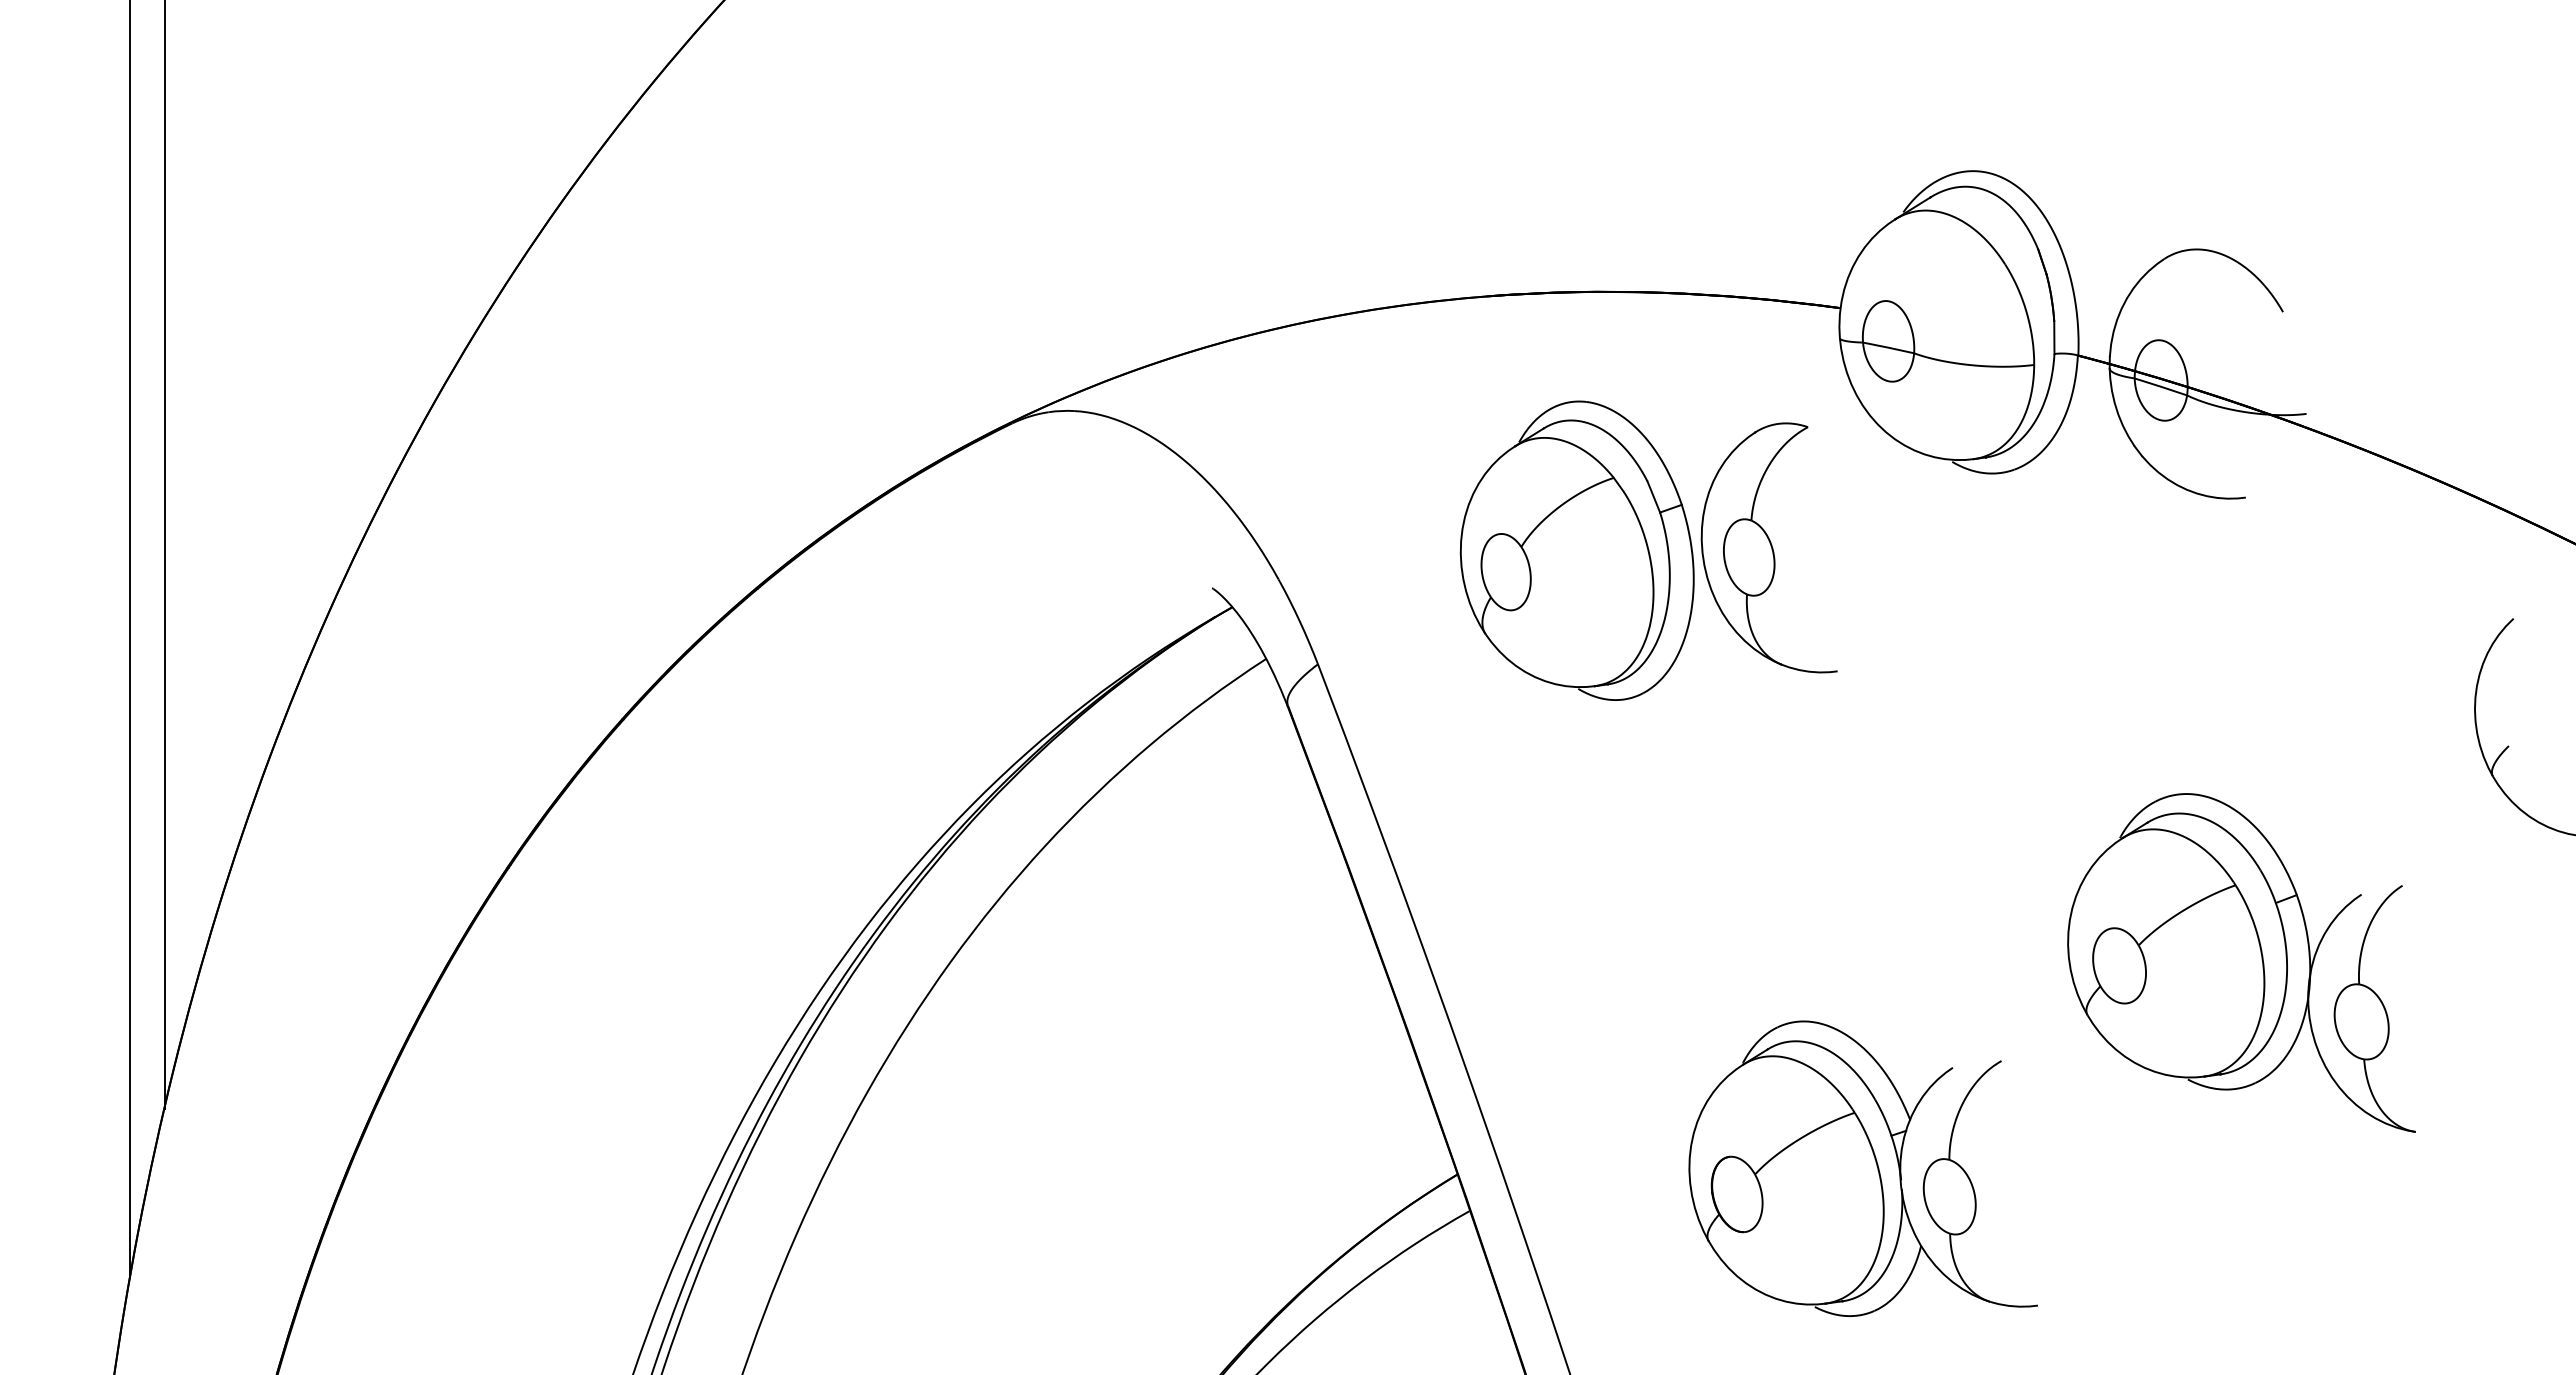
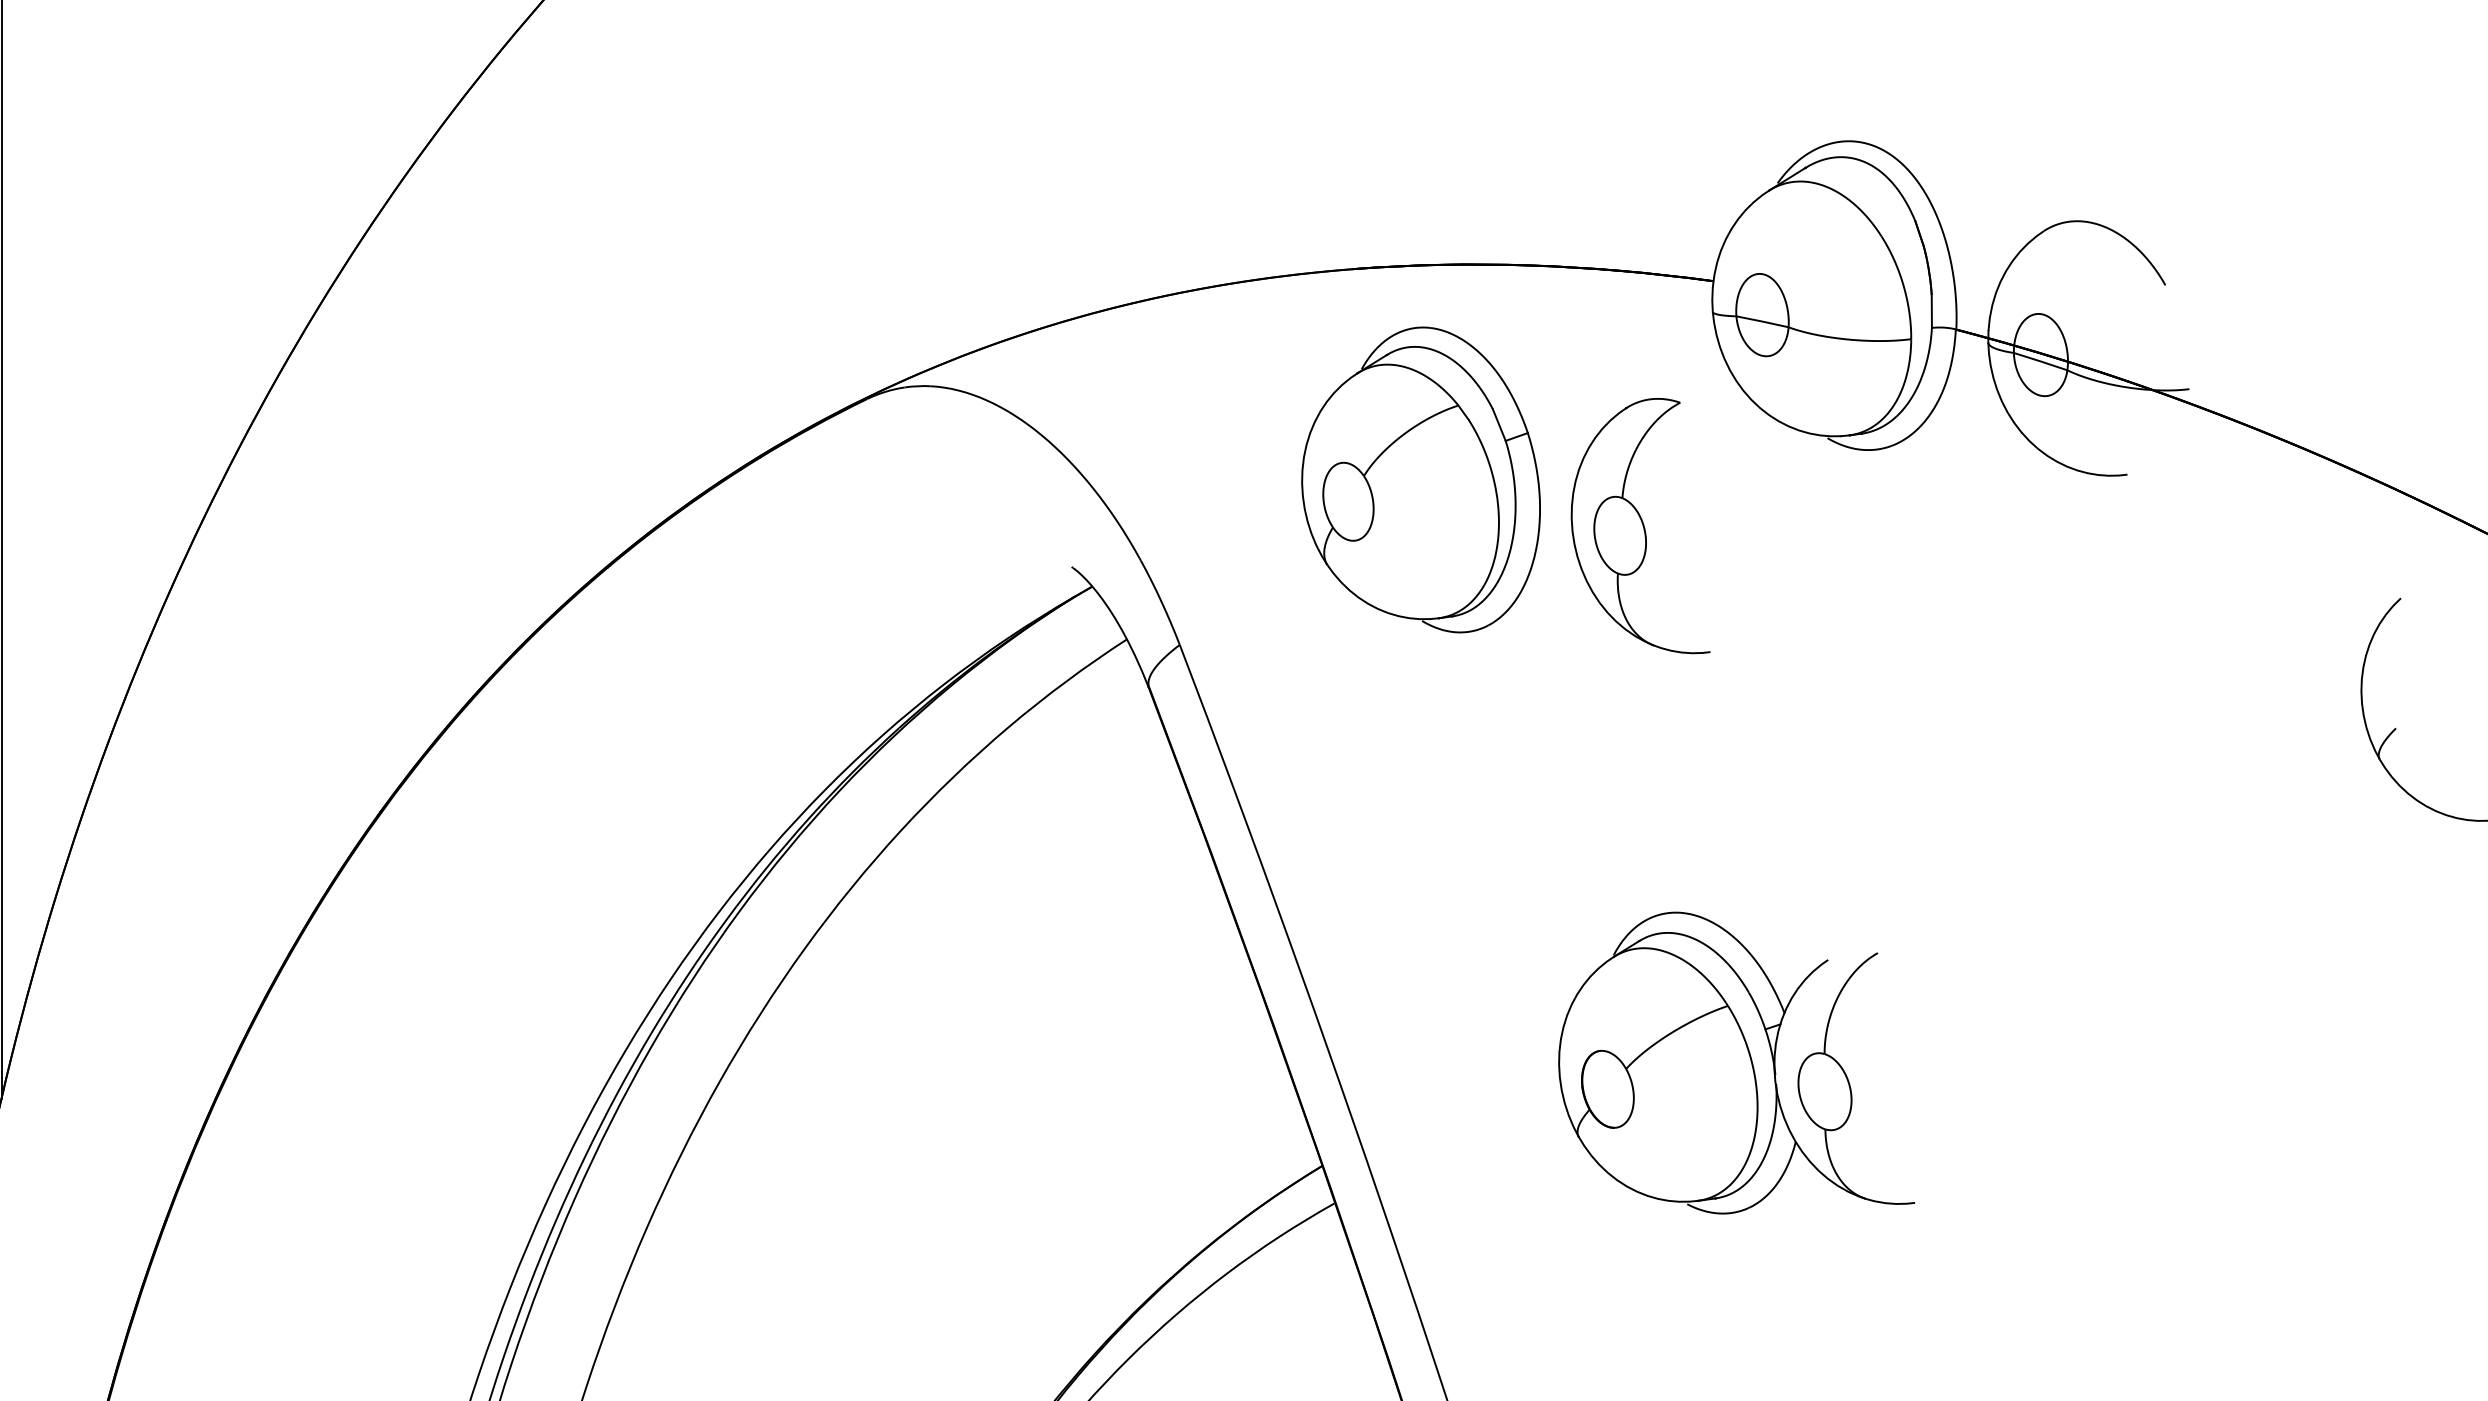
part: (1576, 550) -> (1420, 479), moved
part: (2241, 962) -> (2122, 949), removed
part: (1862, 1168) -> (1735, 1062), moved

